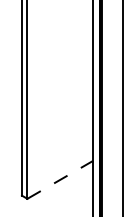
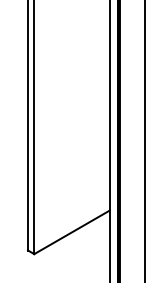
line: (60, 180) -> (72, 232), dashed -> solid

